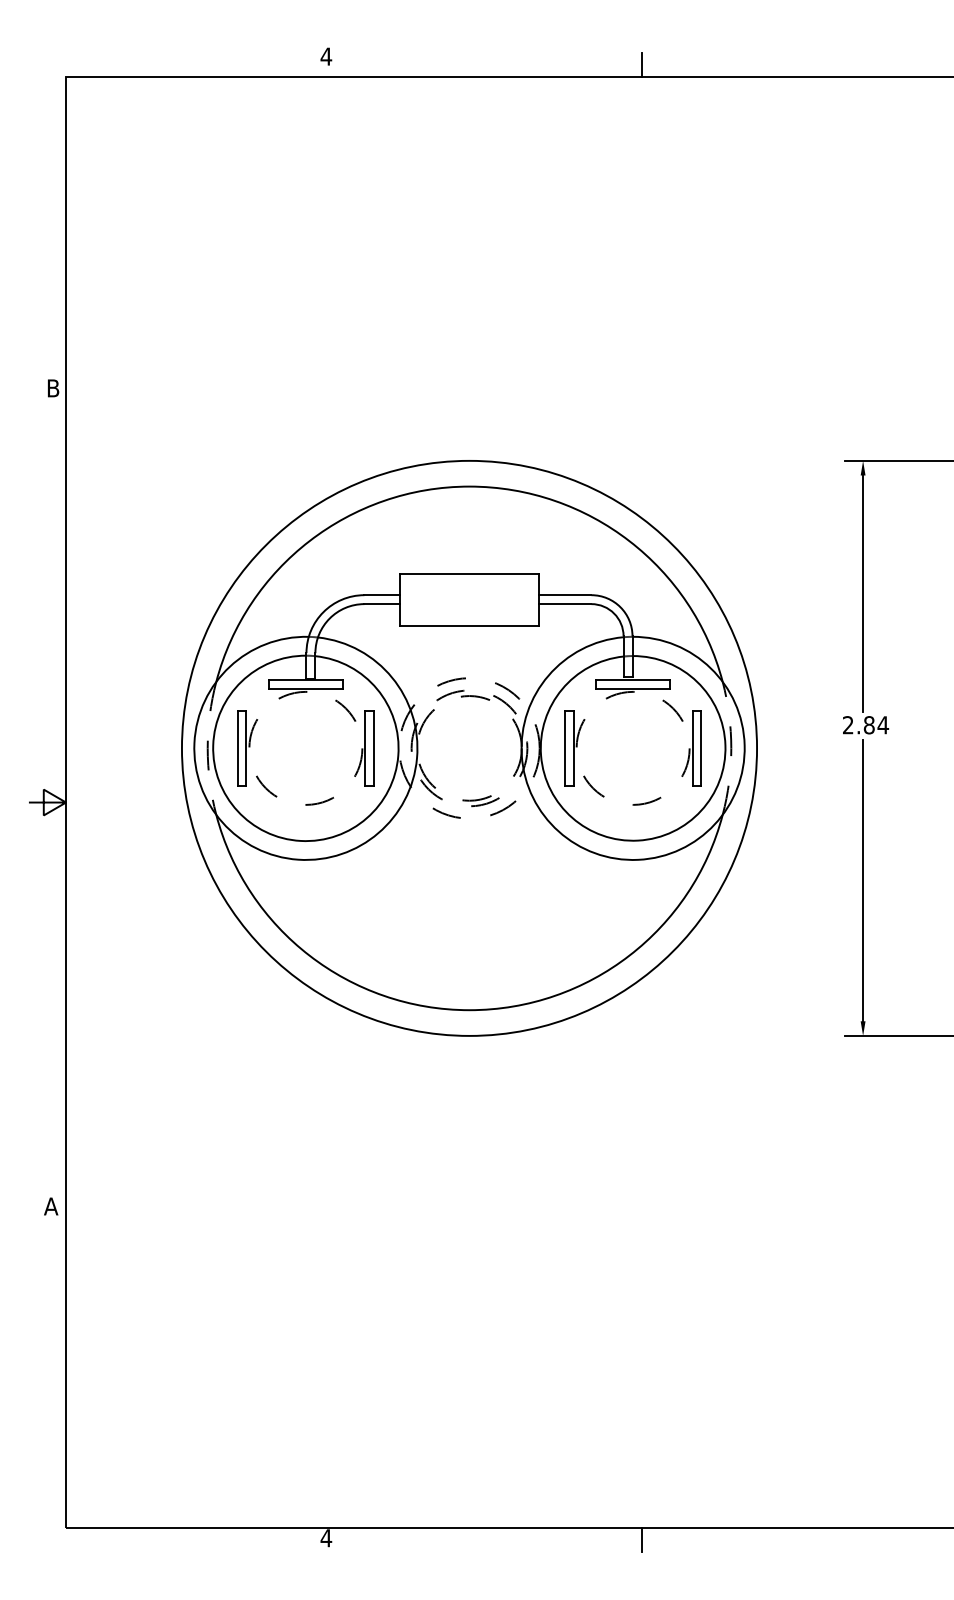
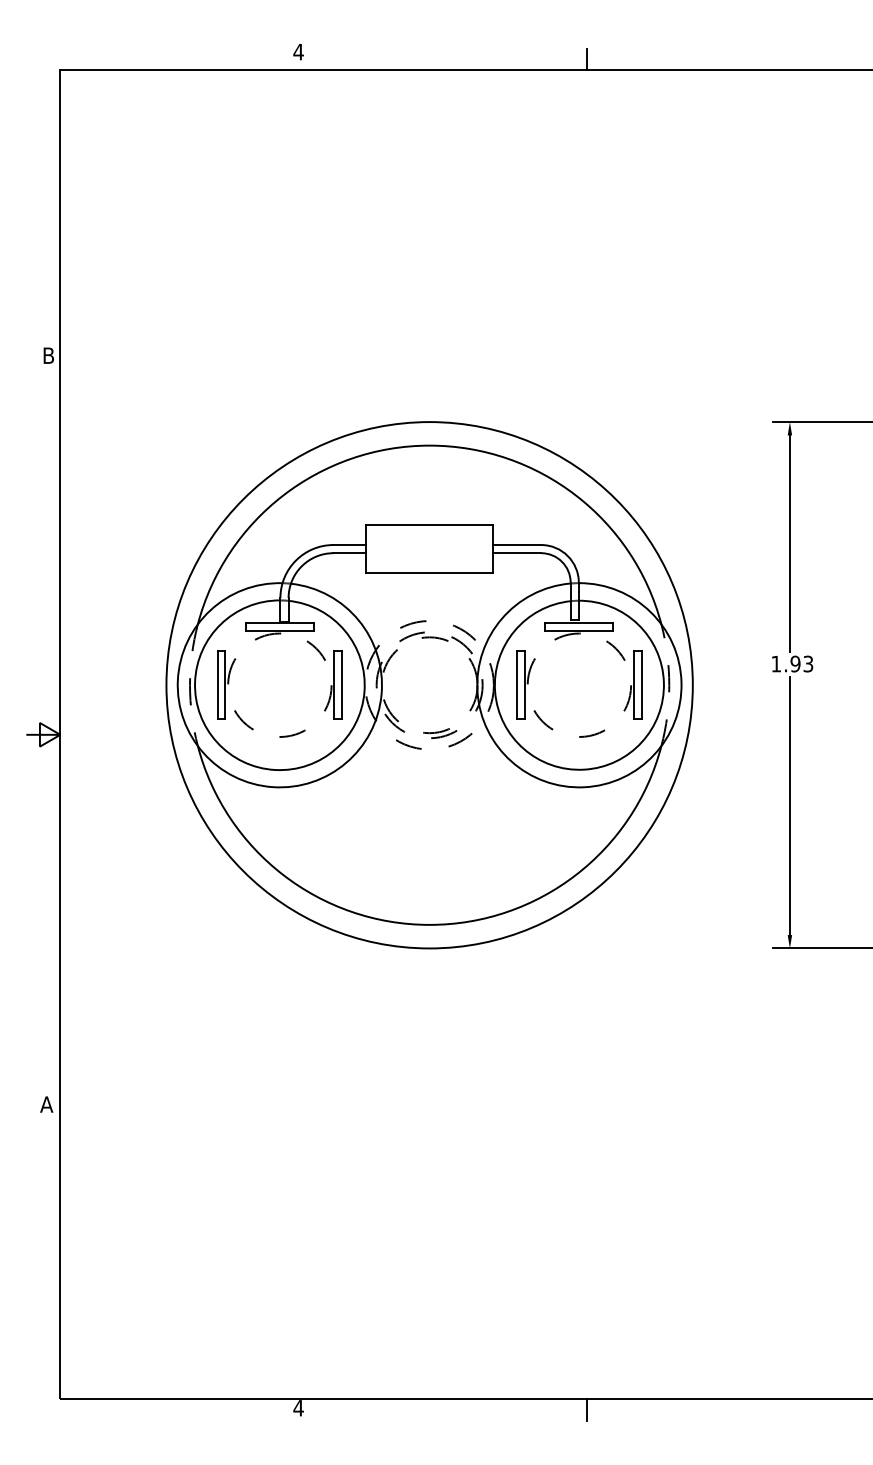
text: (865, 724) -> (792, 663), 2.84 -> 1.93

